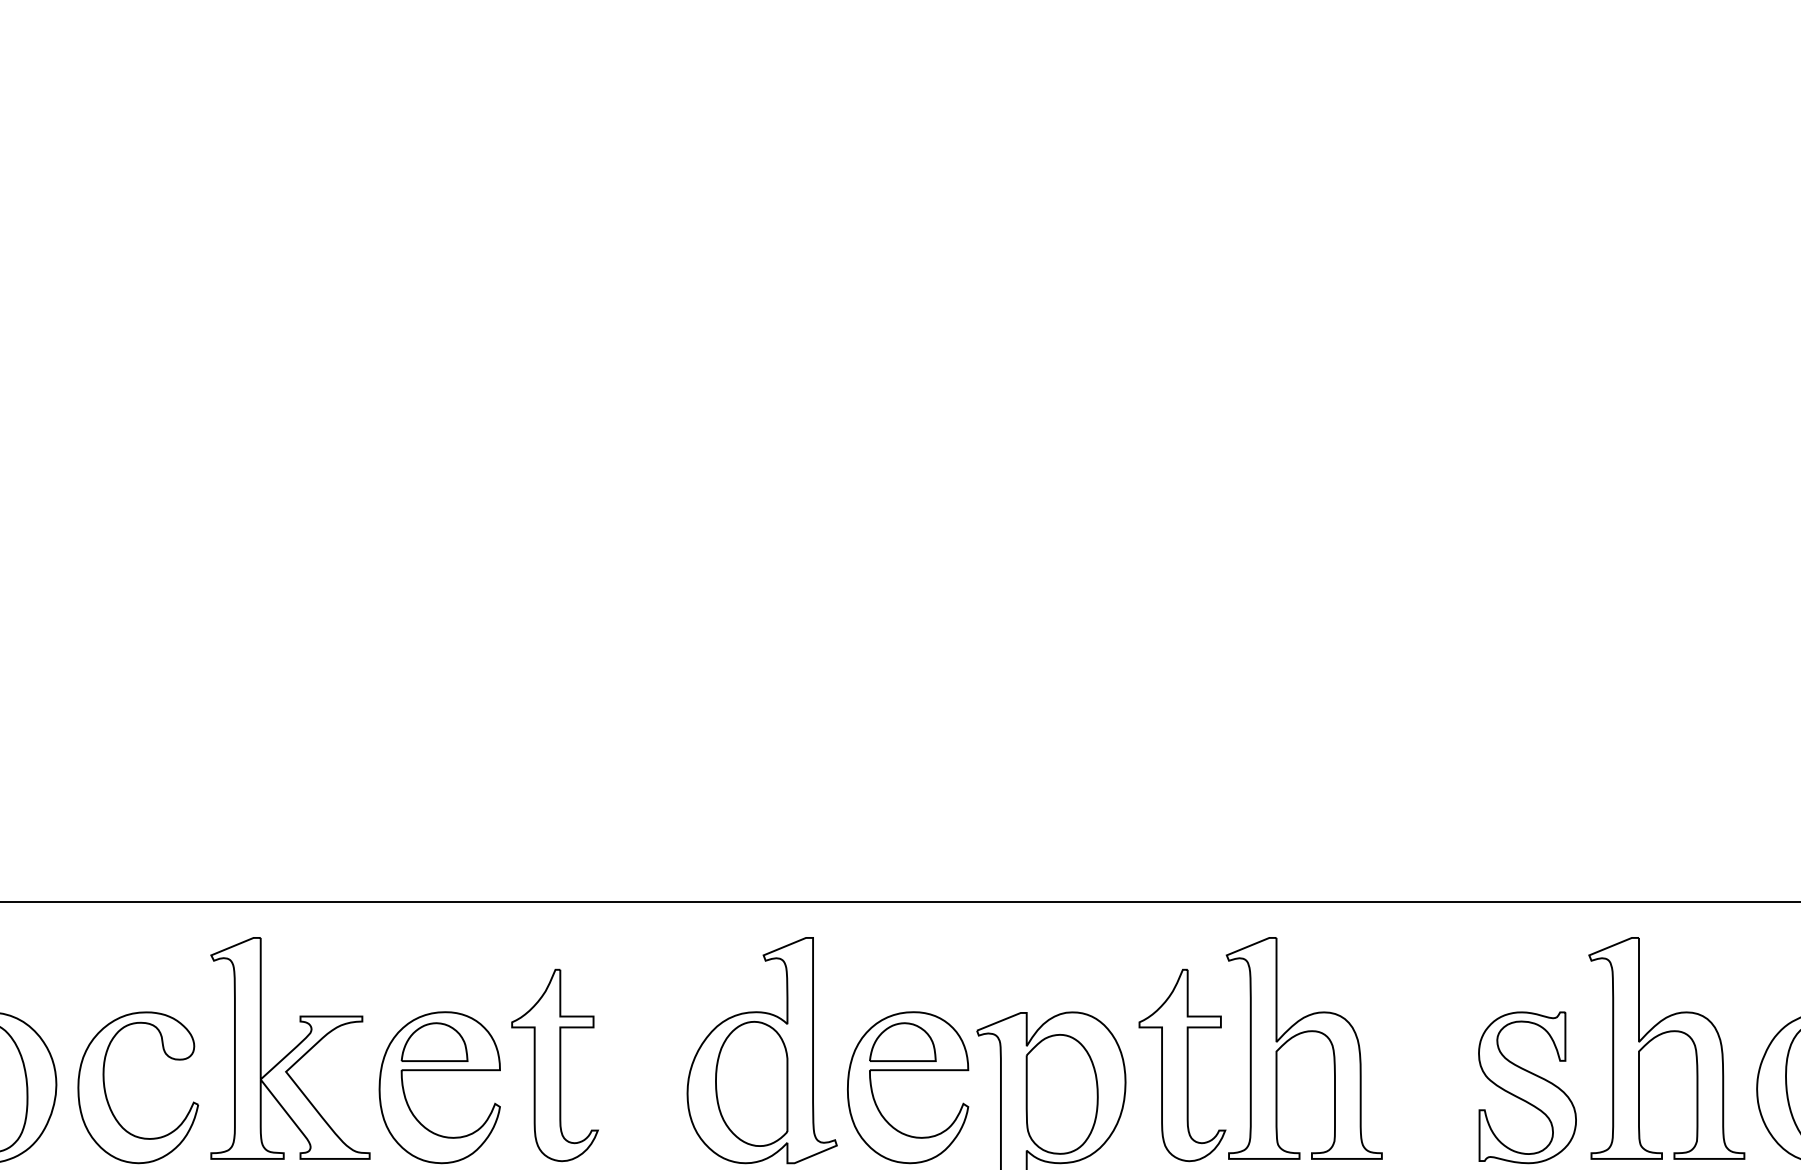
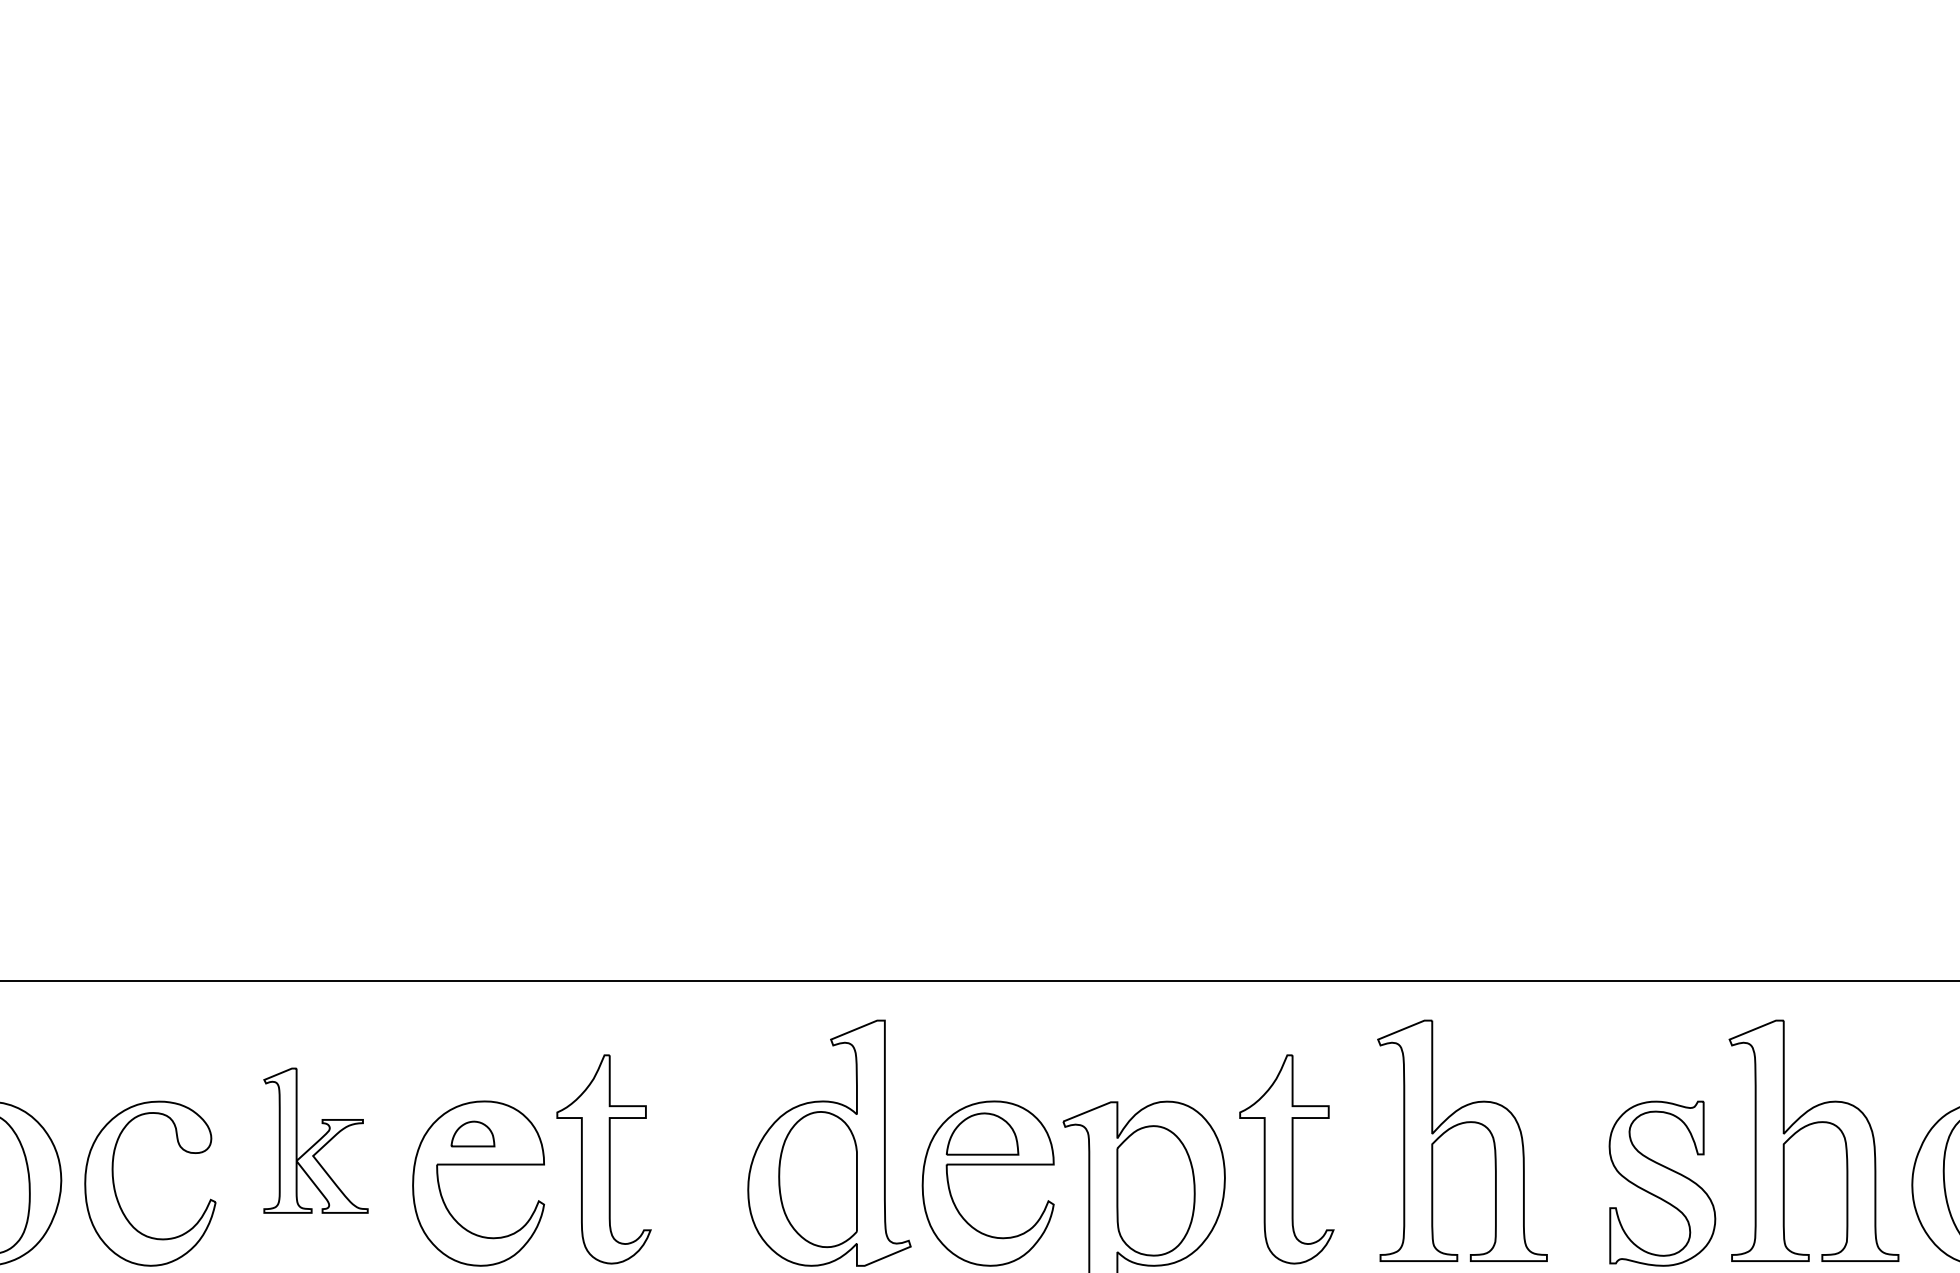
part: (1298, 1035) -> (1456, 1126), moved
part: (434, 1041) -> (472, 1133), size x0.6
part: (289, 1048) -> (315, 1140), size x0.6

